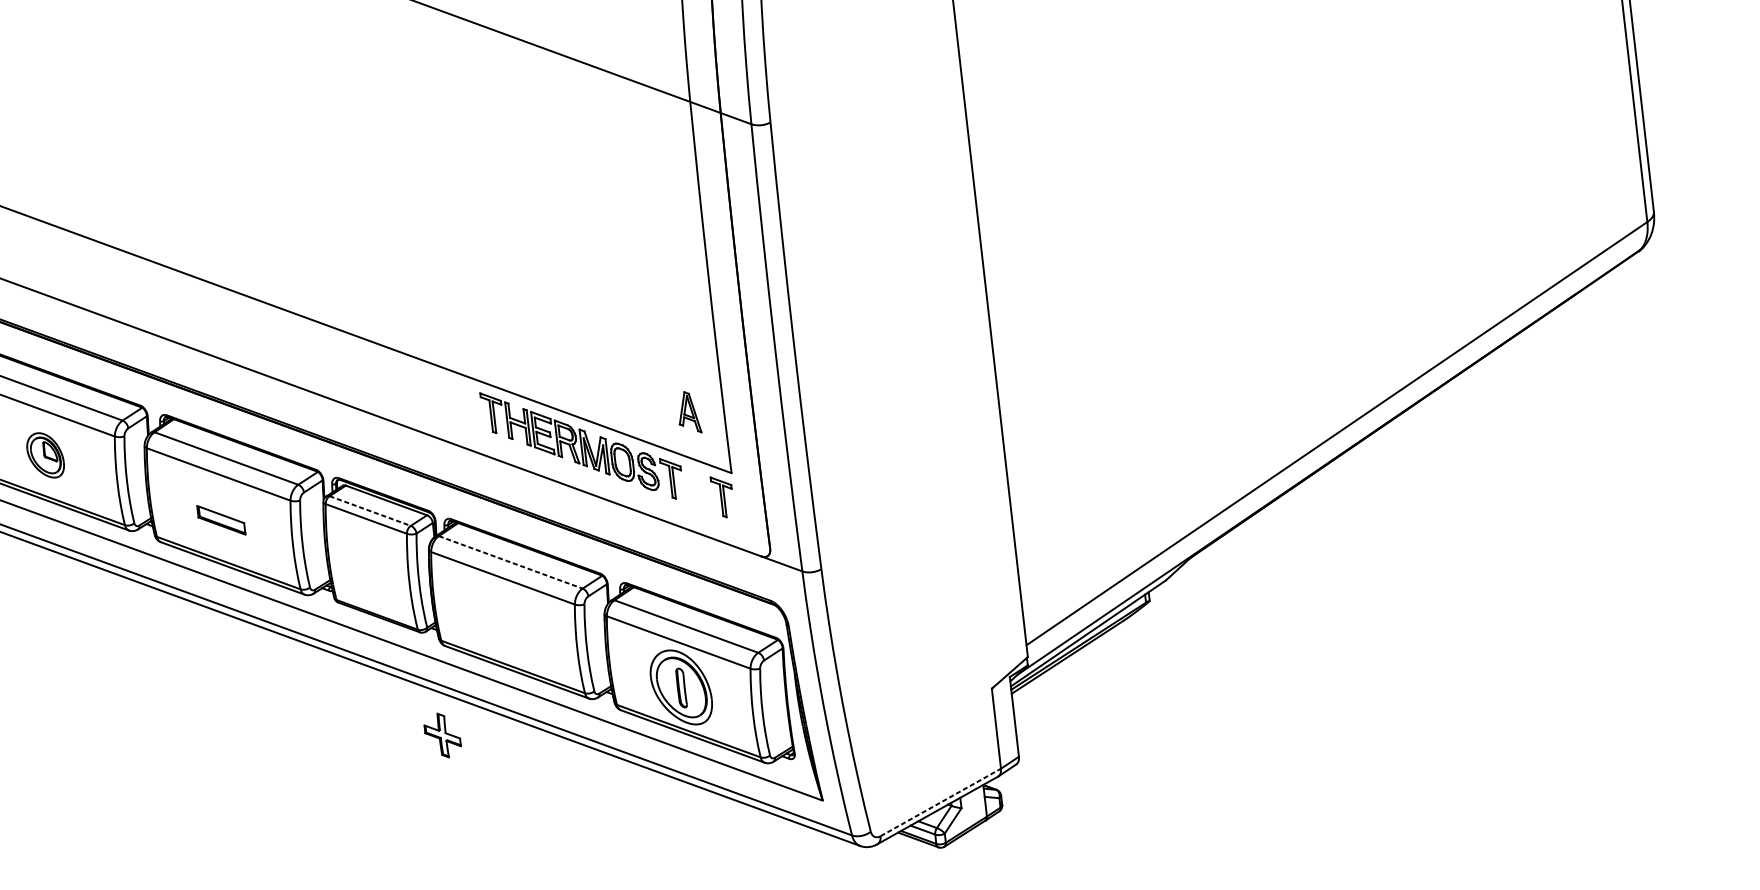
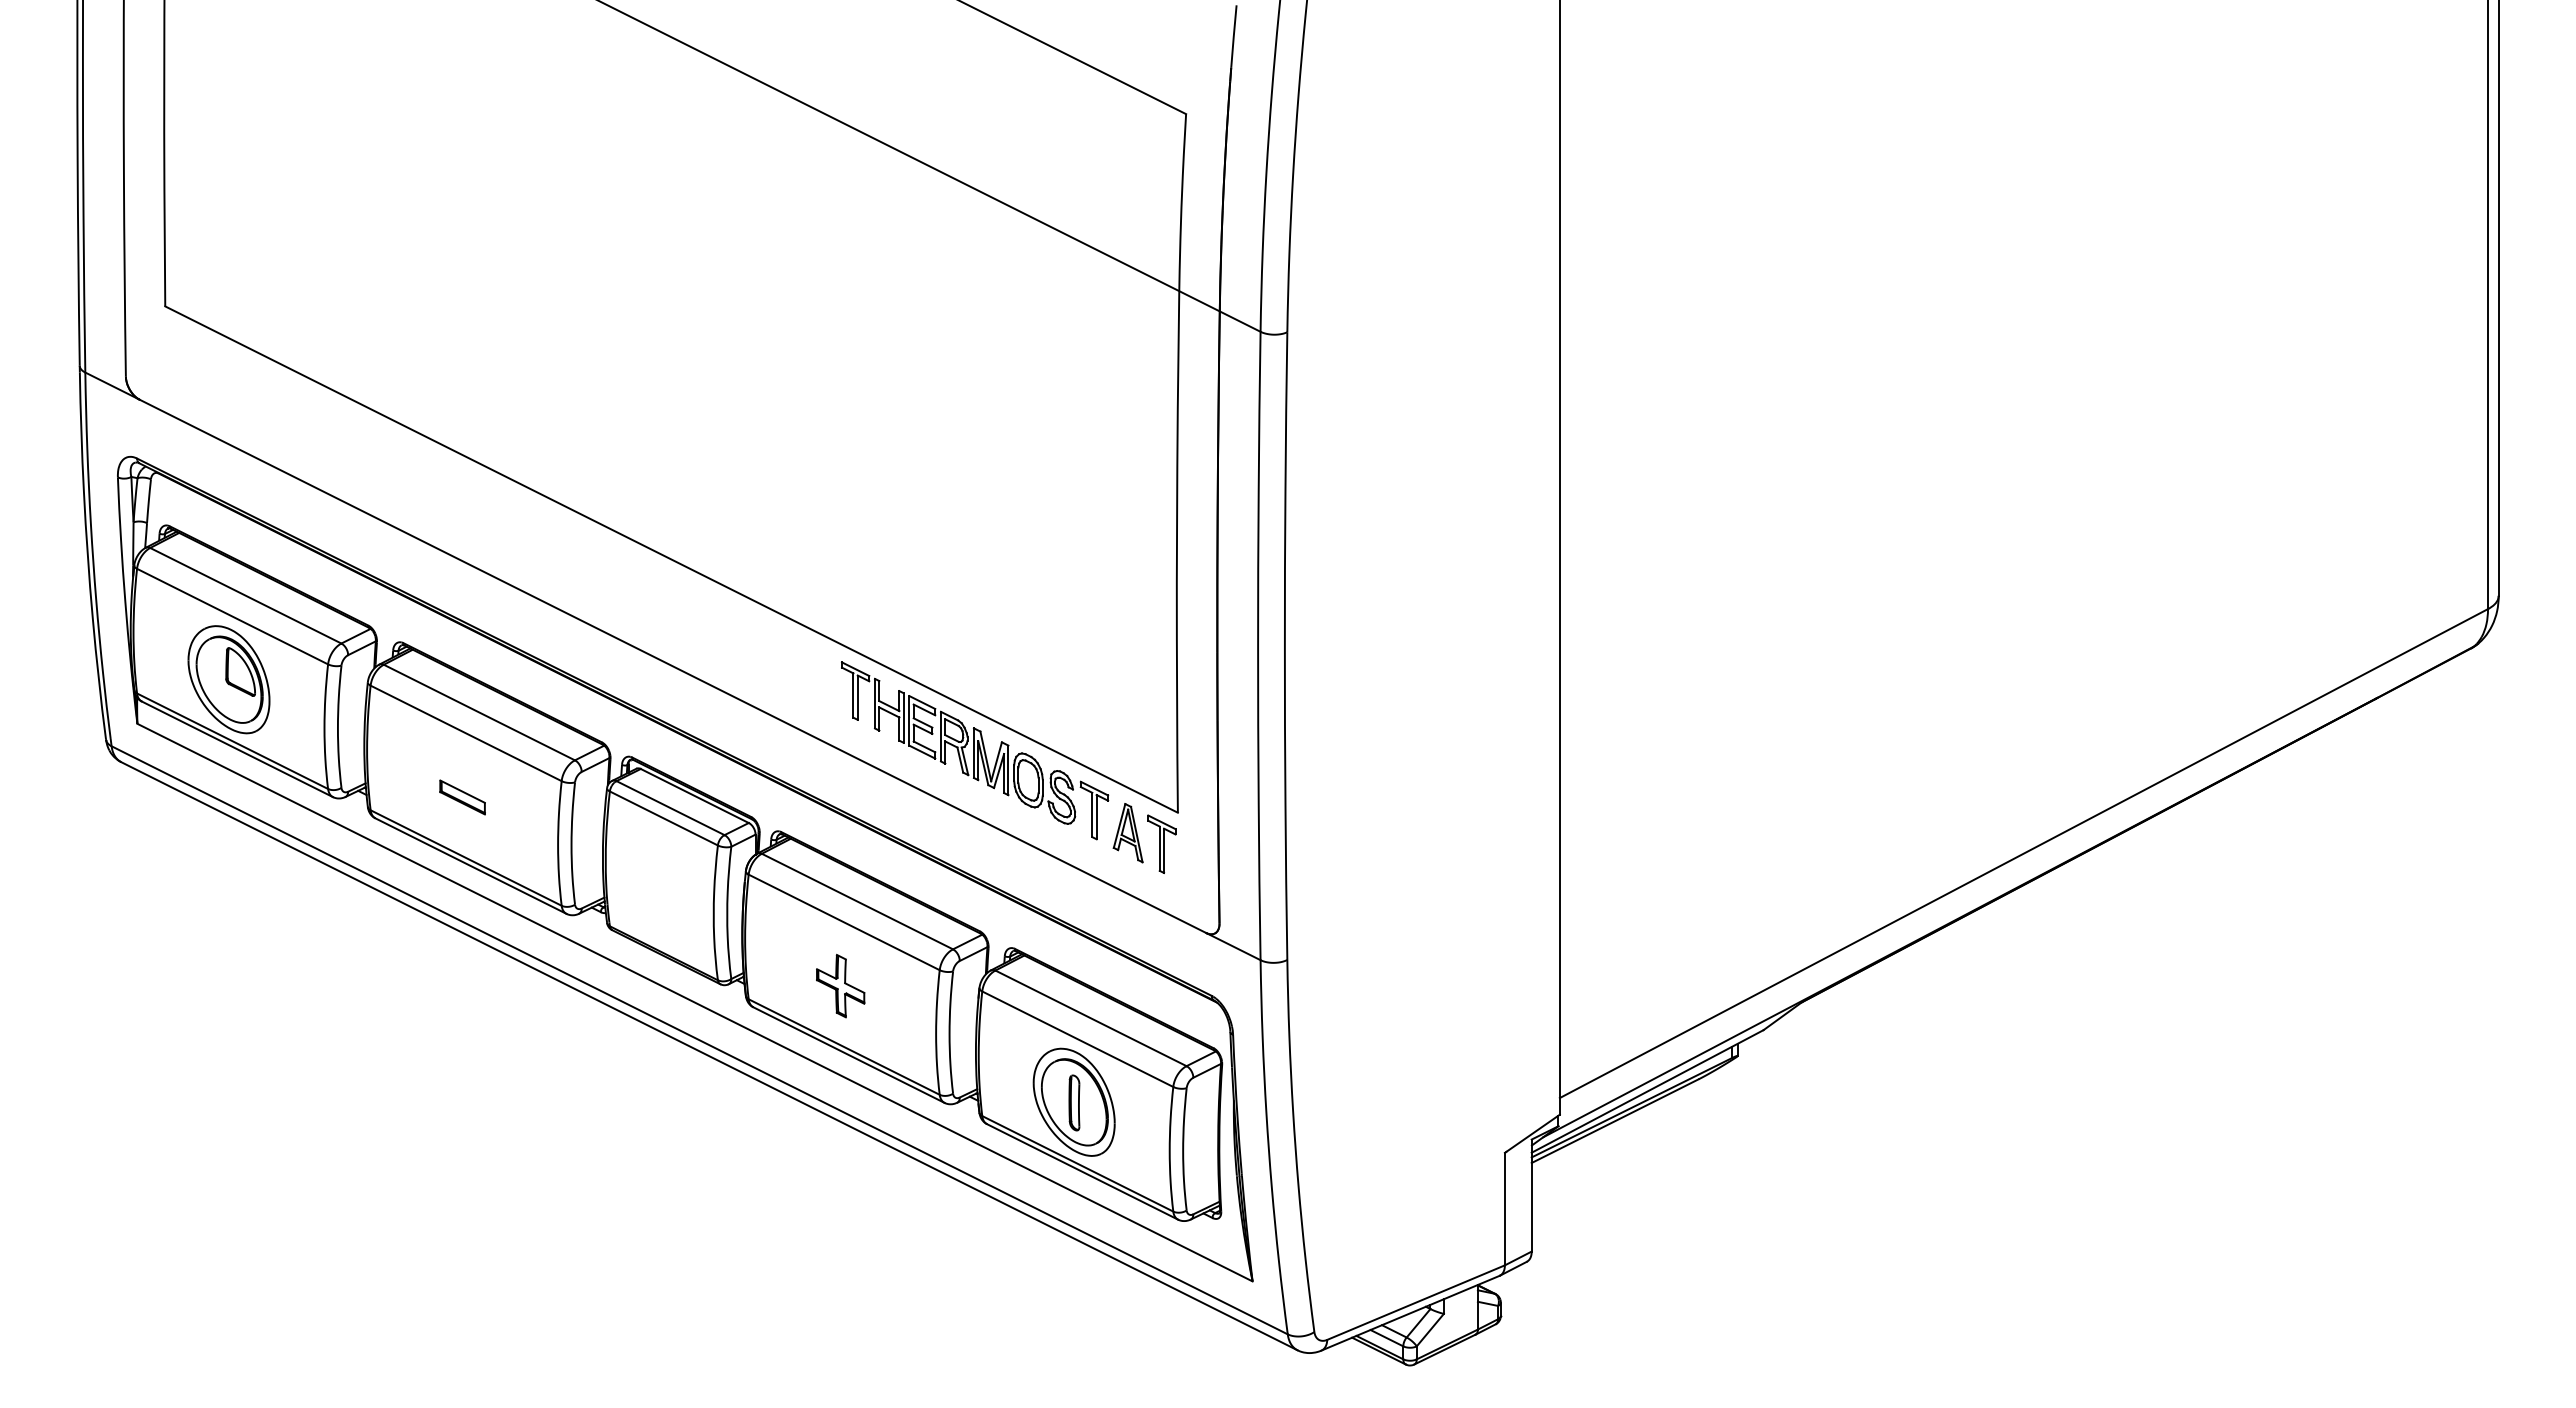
part: (688, 413) -> (1127, 833), moved
part: (45, 455) -> (228, 679), size x1.67
line: (370, 511) -> (671, 808), dashed -> solid
part: (221, 520) -> (462, 797), size x0.71
line: (510, 562) -> (857, 901), dashed -> solid
part: (442, 735) -> (840, 985), moved
line: (941, 802) -> (1416, 1302), dashed -> solid

